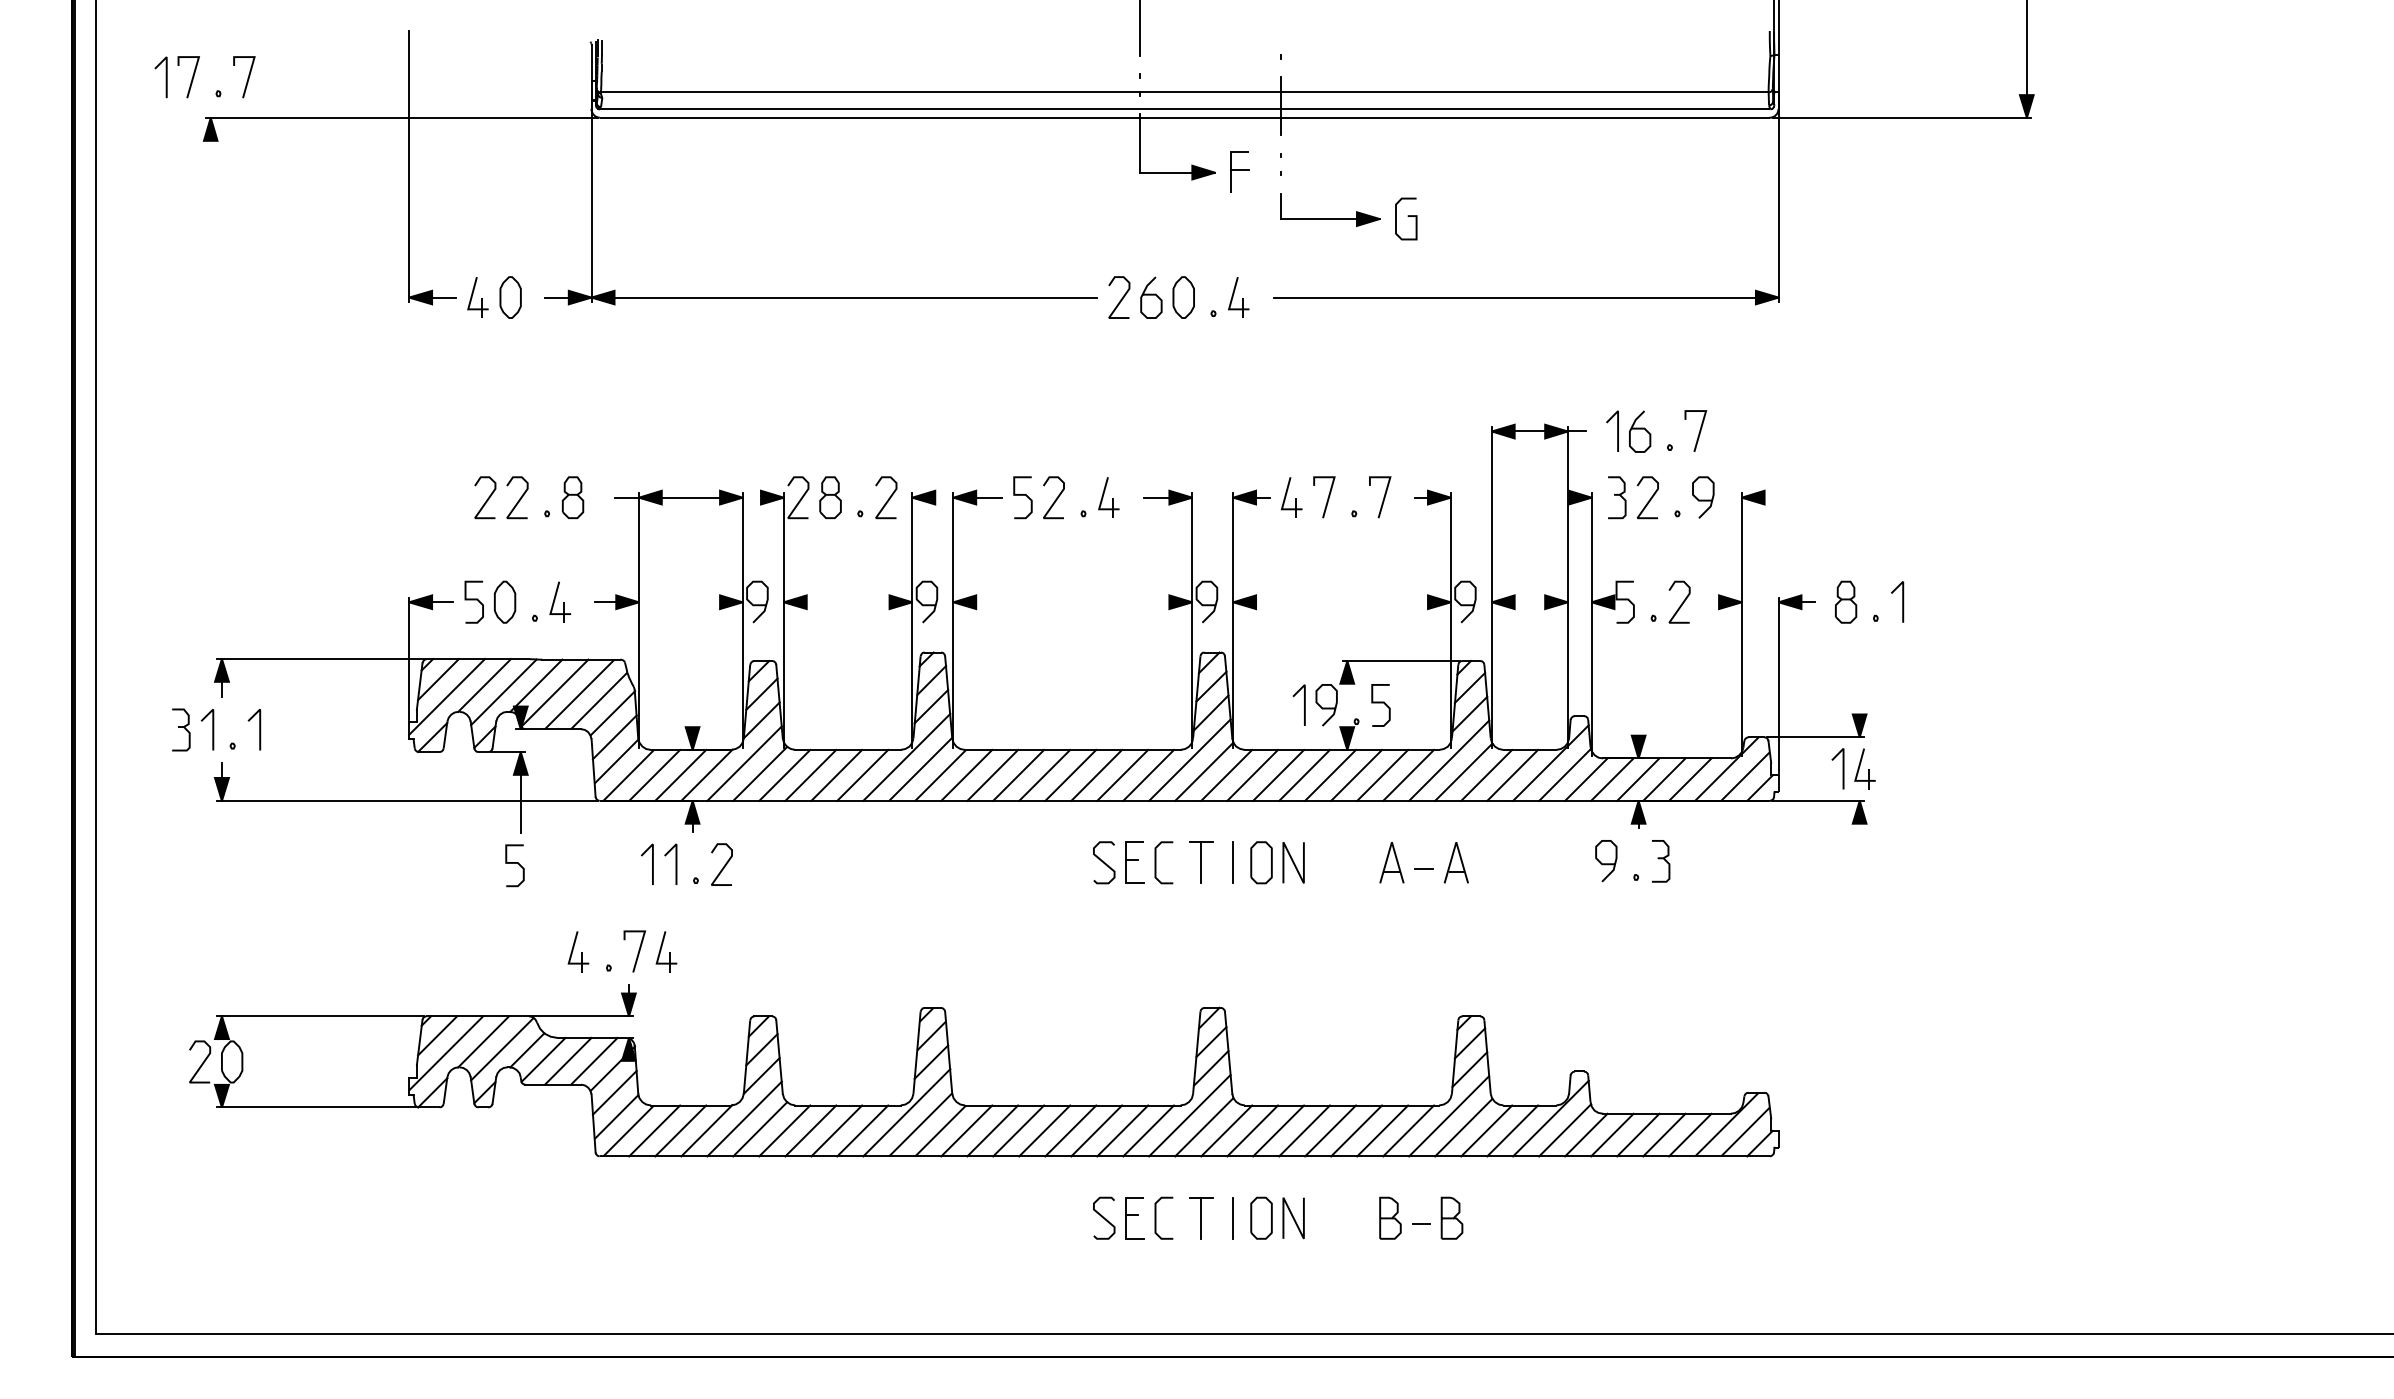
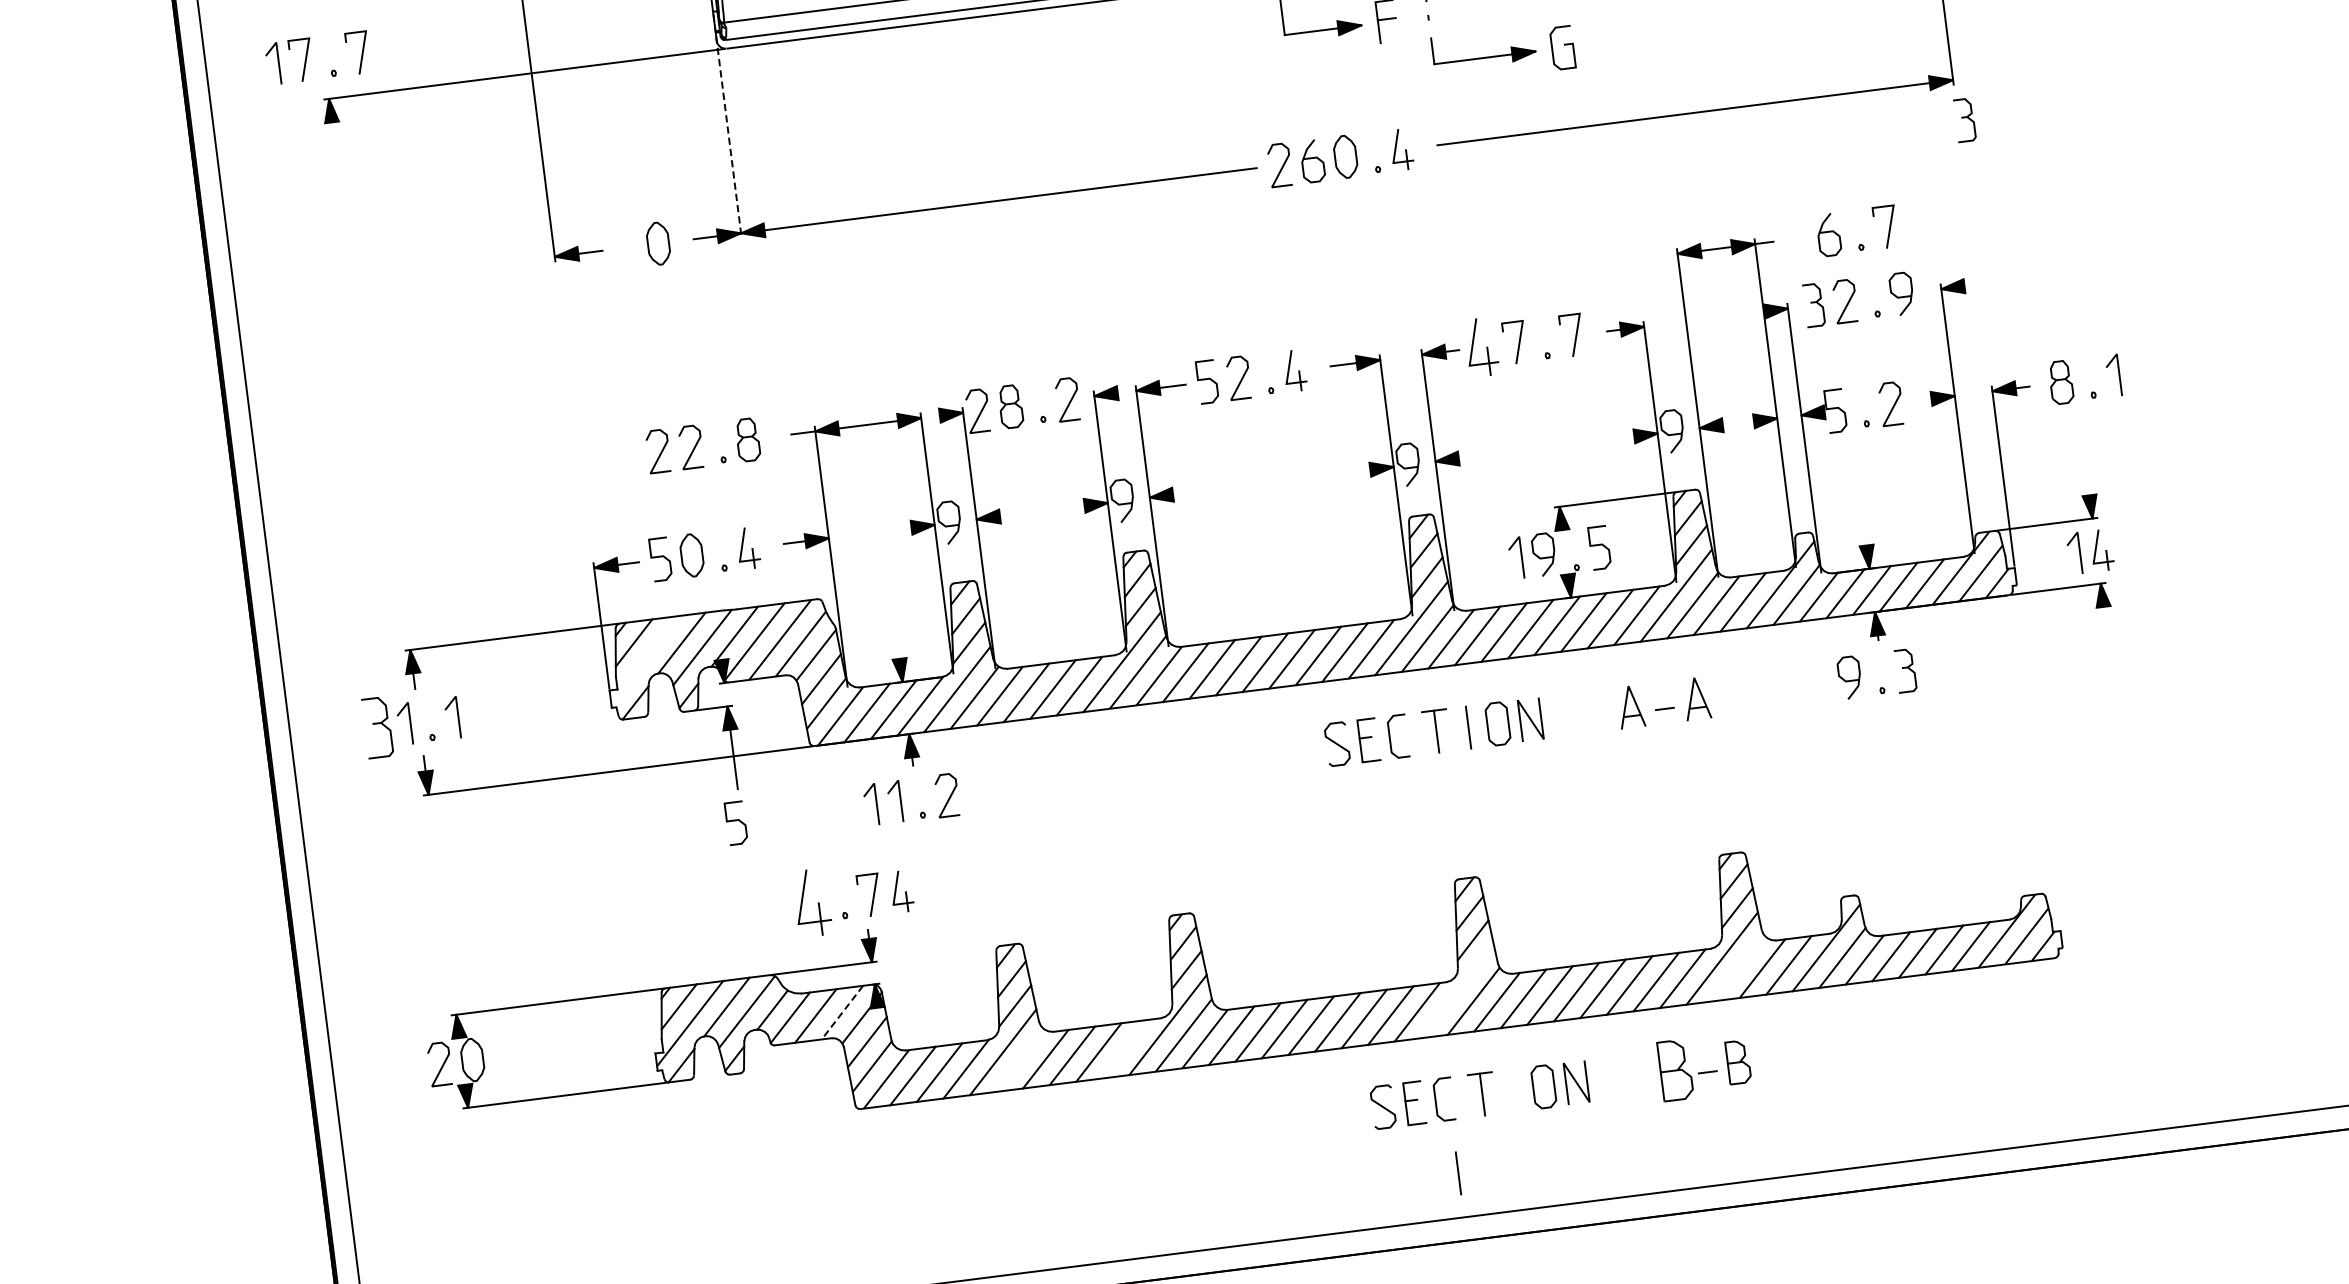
line: (591, 192) -> (727, 125), solid -> dashed
part: (477, 297) -> (624, 247), removed
part: (1785, 337) -> (1965, 120), added
line: (1617, 430) -> (1805, 236), removed
part: (1291, 497) -> (1481, 347), size x1.4
line: (447, 696) -> (645, 659), removed
part: (181, 729) -> (378, 727), size x1.4
part: (578, 951) -> (812, 902), size x1.6
line: (594, 1061) -> (842, 1012), solid -> dashed
line: (1189, 1115) -> (1457, 991), removed
line: (1463, 1127) -> (1738, 968), removed
line: (760, 1129) -> (1020, 1060), removed
line: (862, 1130) -> (1125, 1048), removed
part: (1390, 1217) -> (1675, 1069), size x1.4
line: (1232, 1218) -> (1458, 1173), moved

